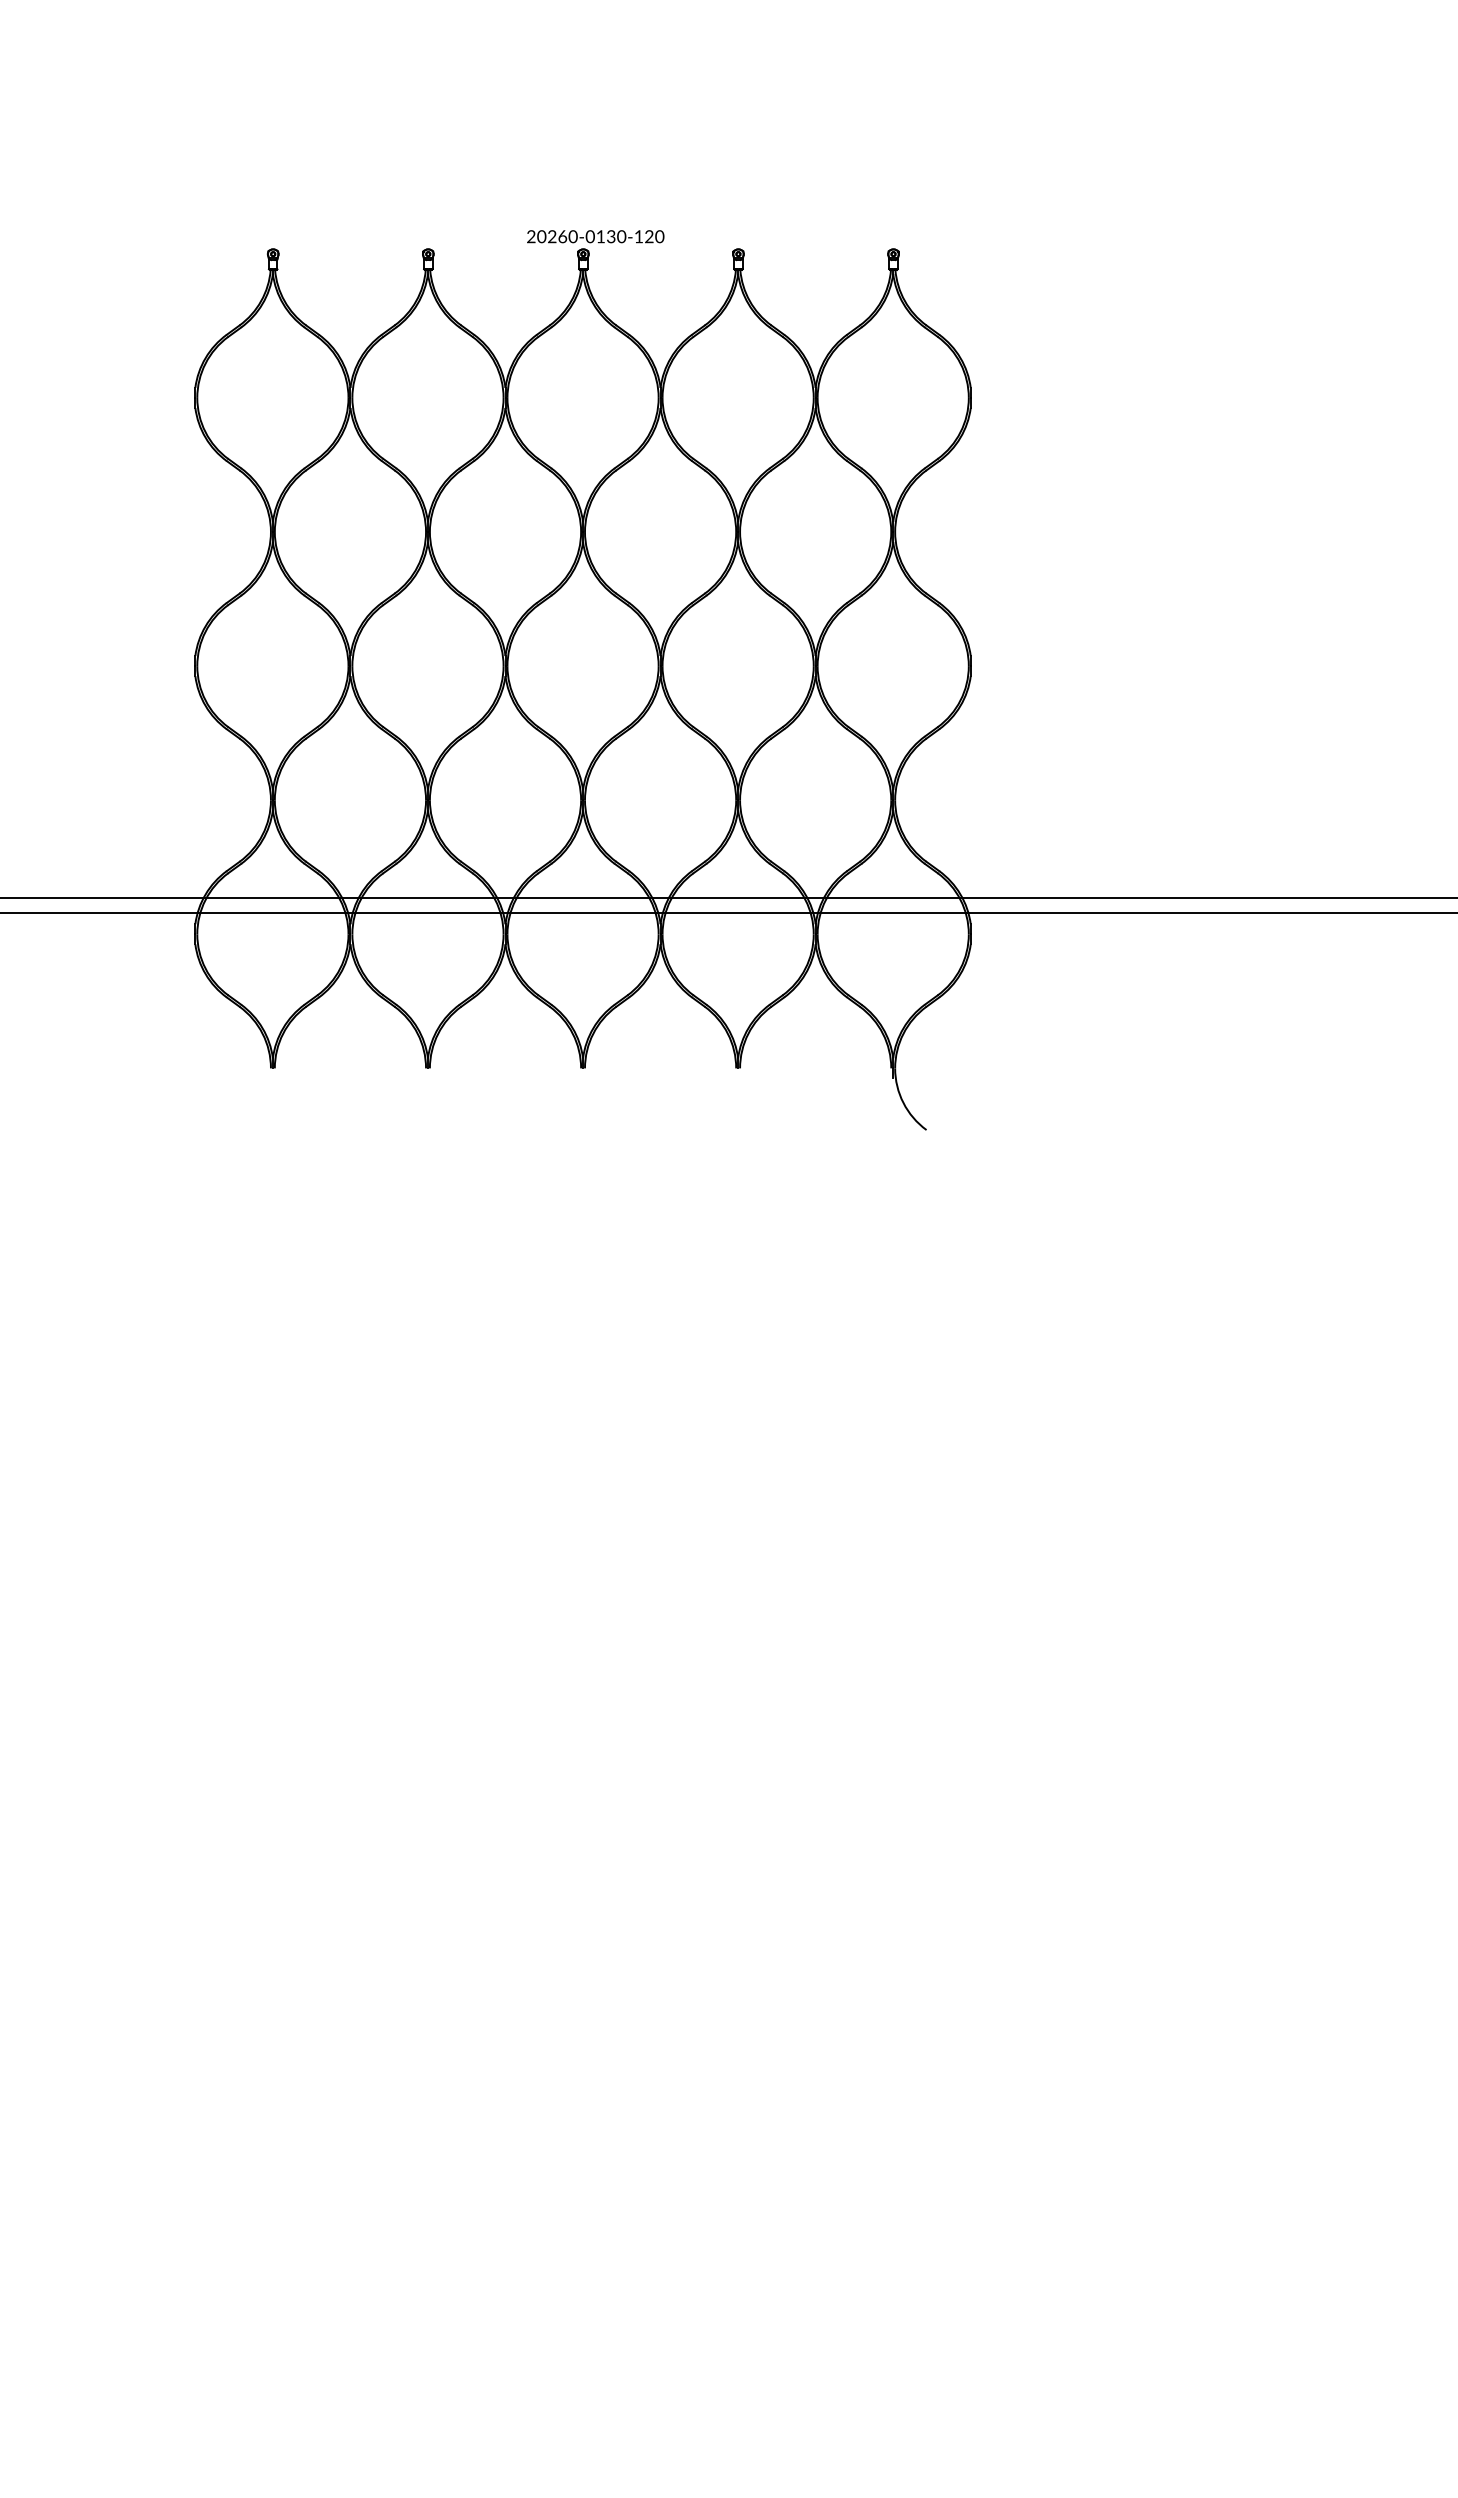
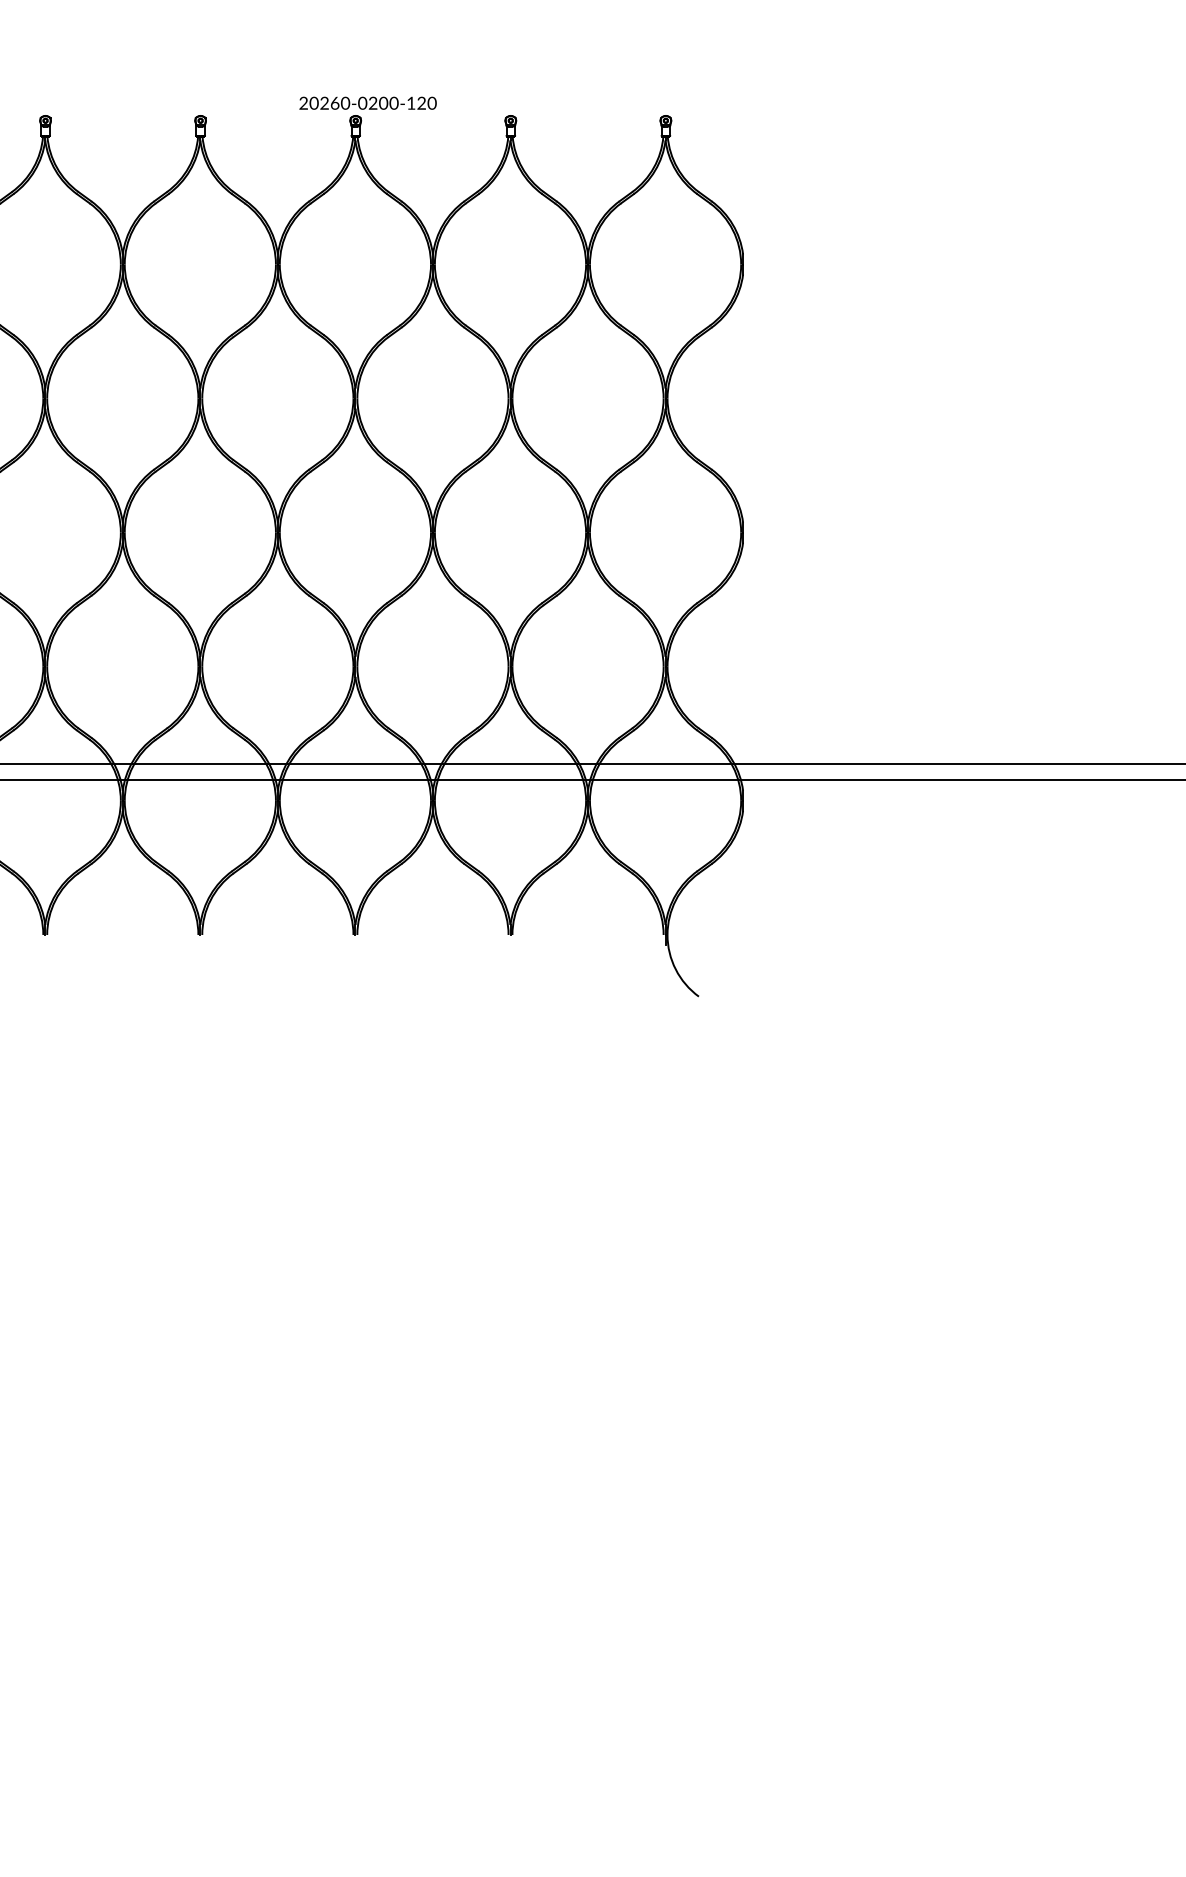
text: (605, 236) -> (377, 103), 20260-0130-120 -> 20260-0200-120

